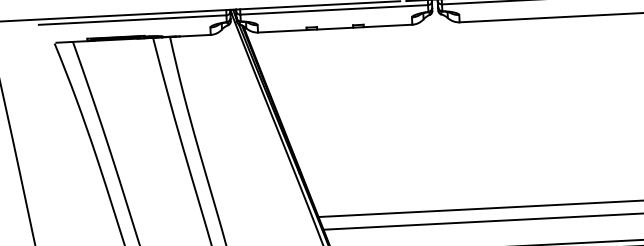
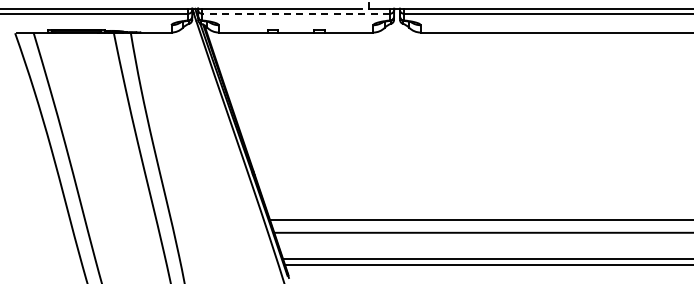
line: (334, 9) -> (296, 13), solid -> dashed

